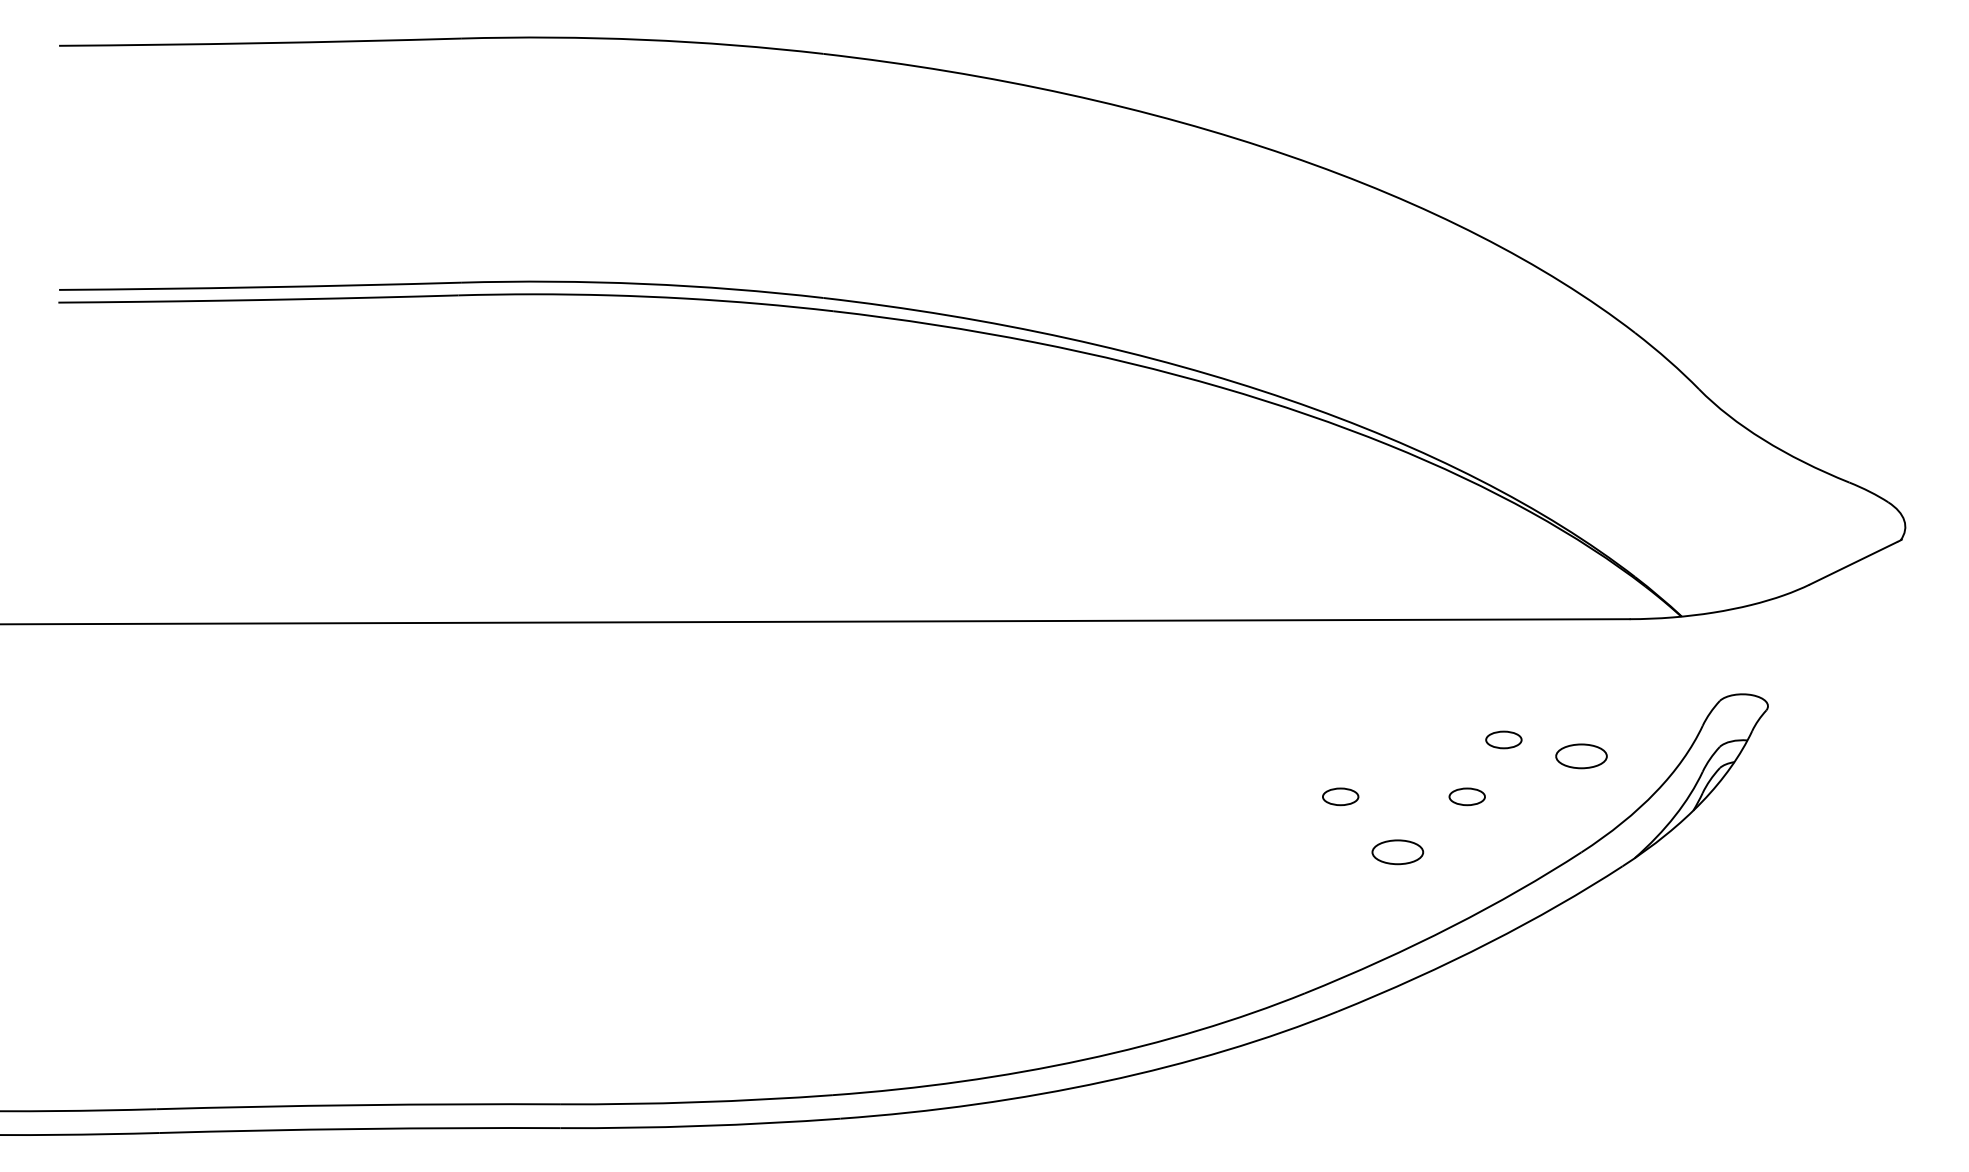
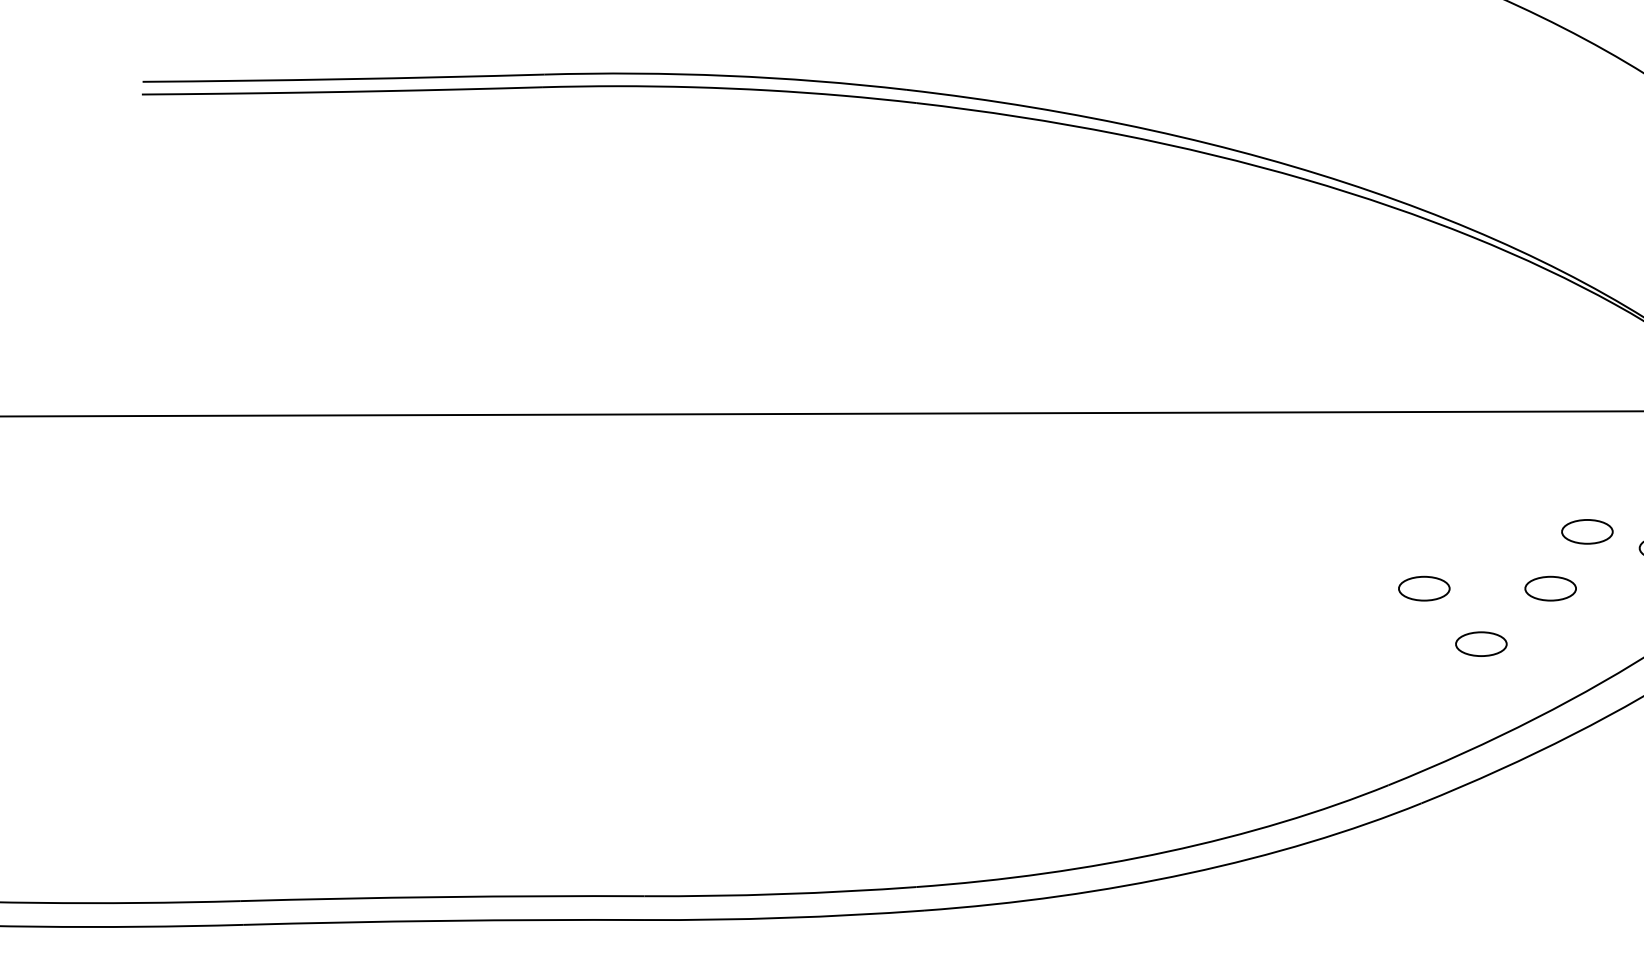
part: (1503, 739) -> (1587, 531), size x1.43
part: (1340, 796) -> (1424, 588), size x1.43
part: (1467, 796) -> (1551, 588), size x1.43

